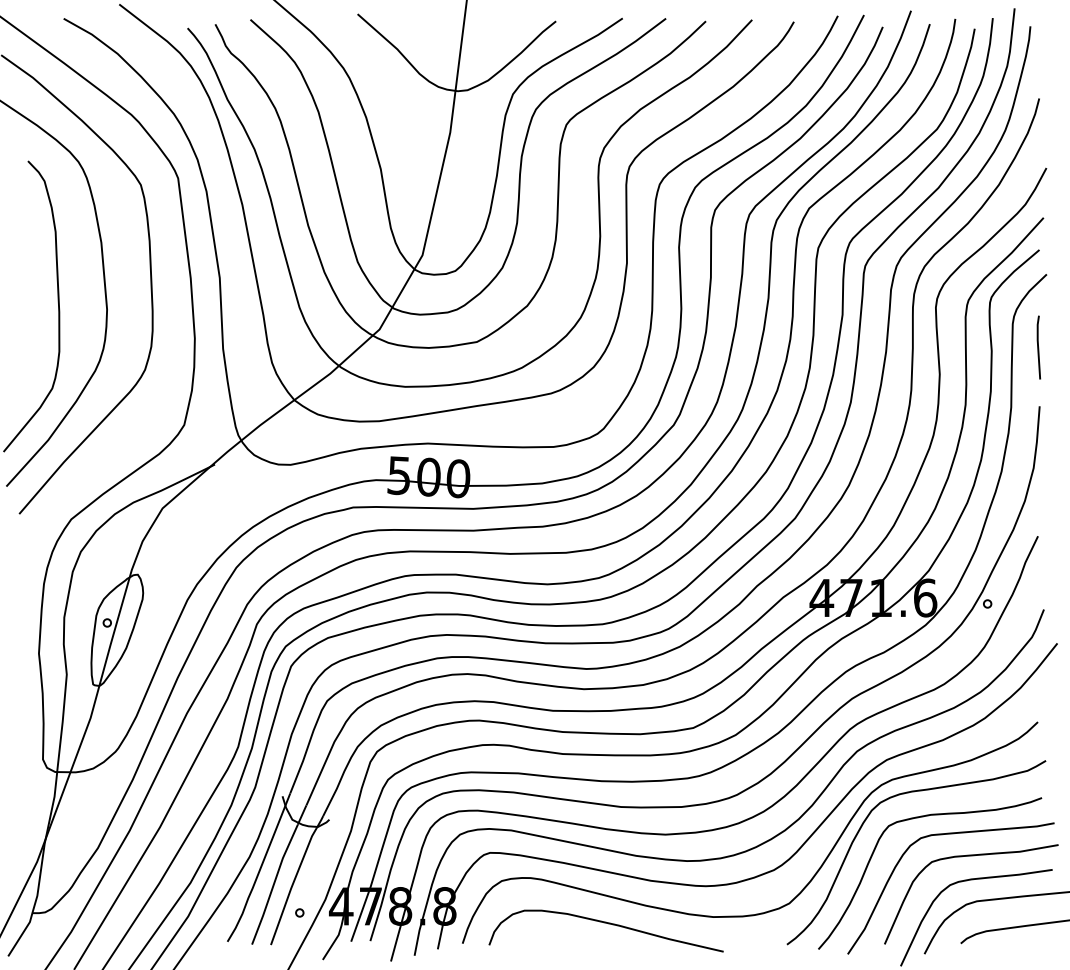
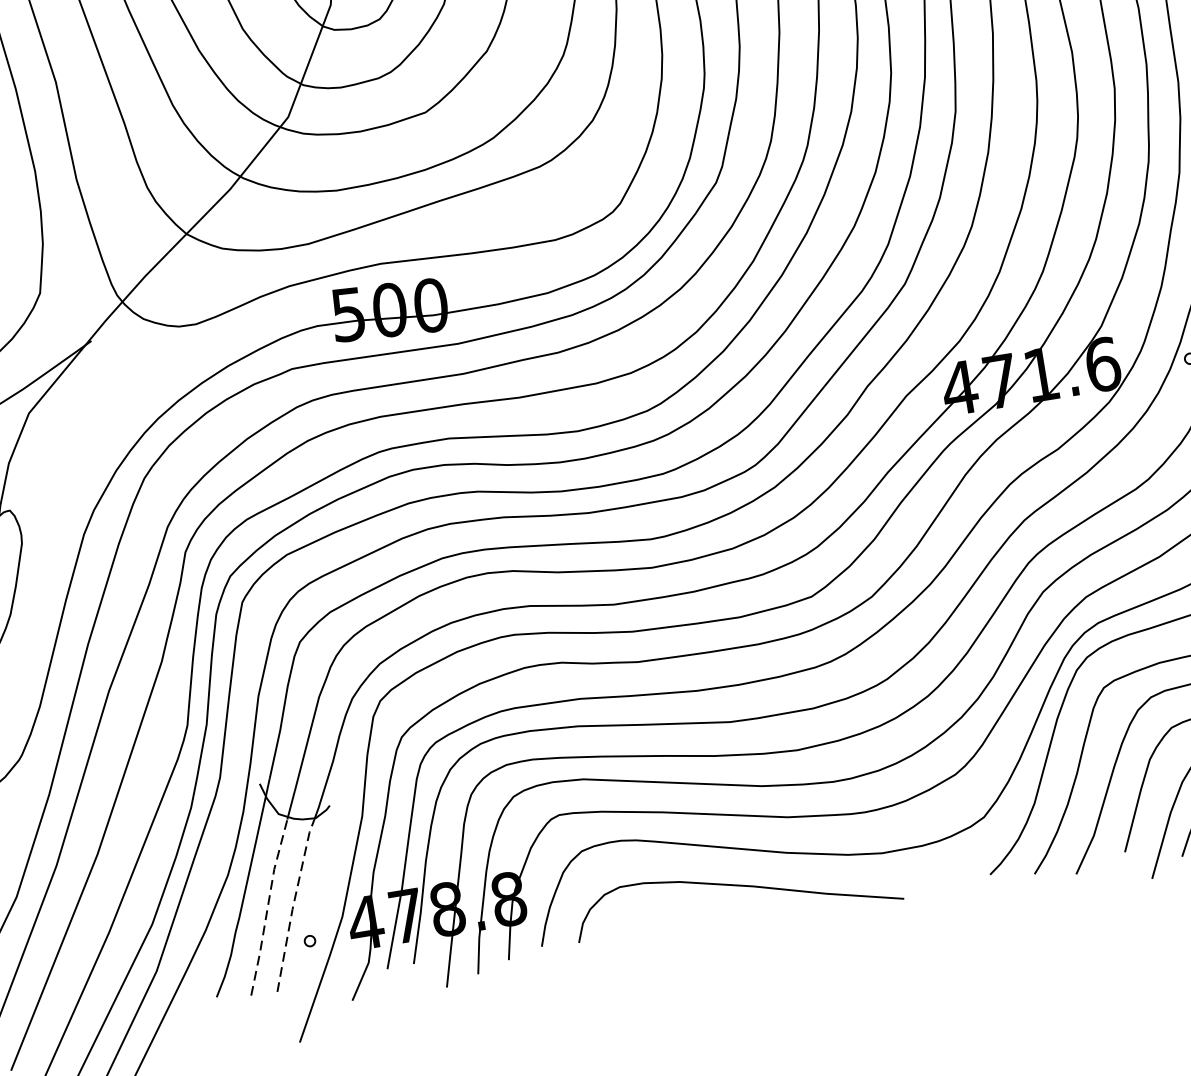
line: (274, 883) -> (268, 906), solid -> dashed
line: (292, 884) -> (293, 903), solid -> dashed

